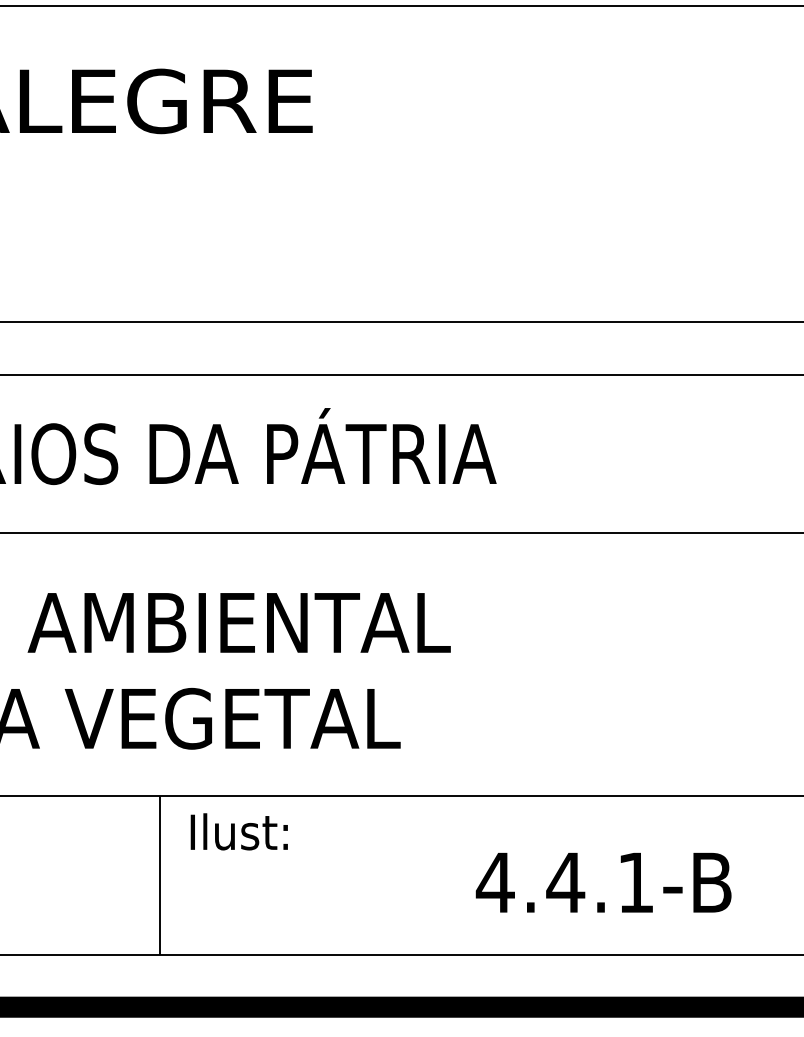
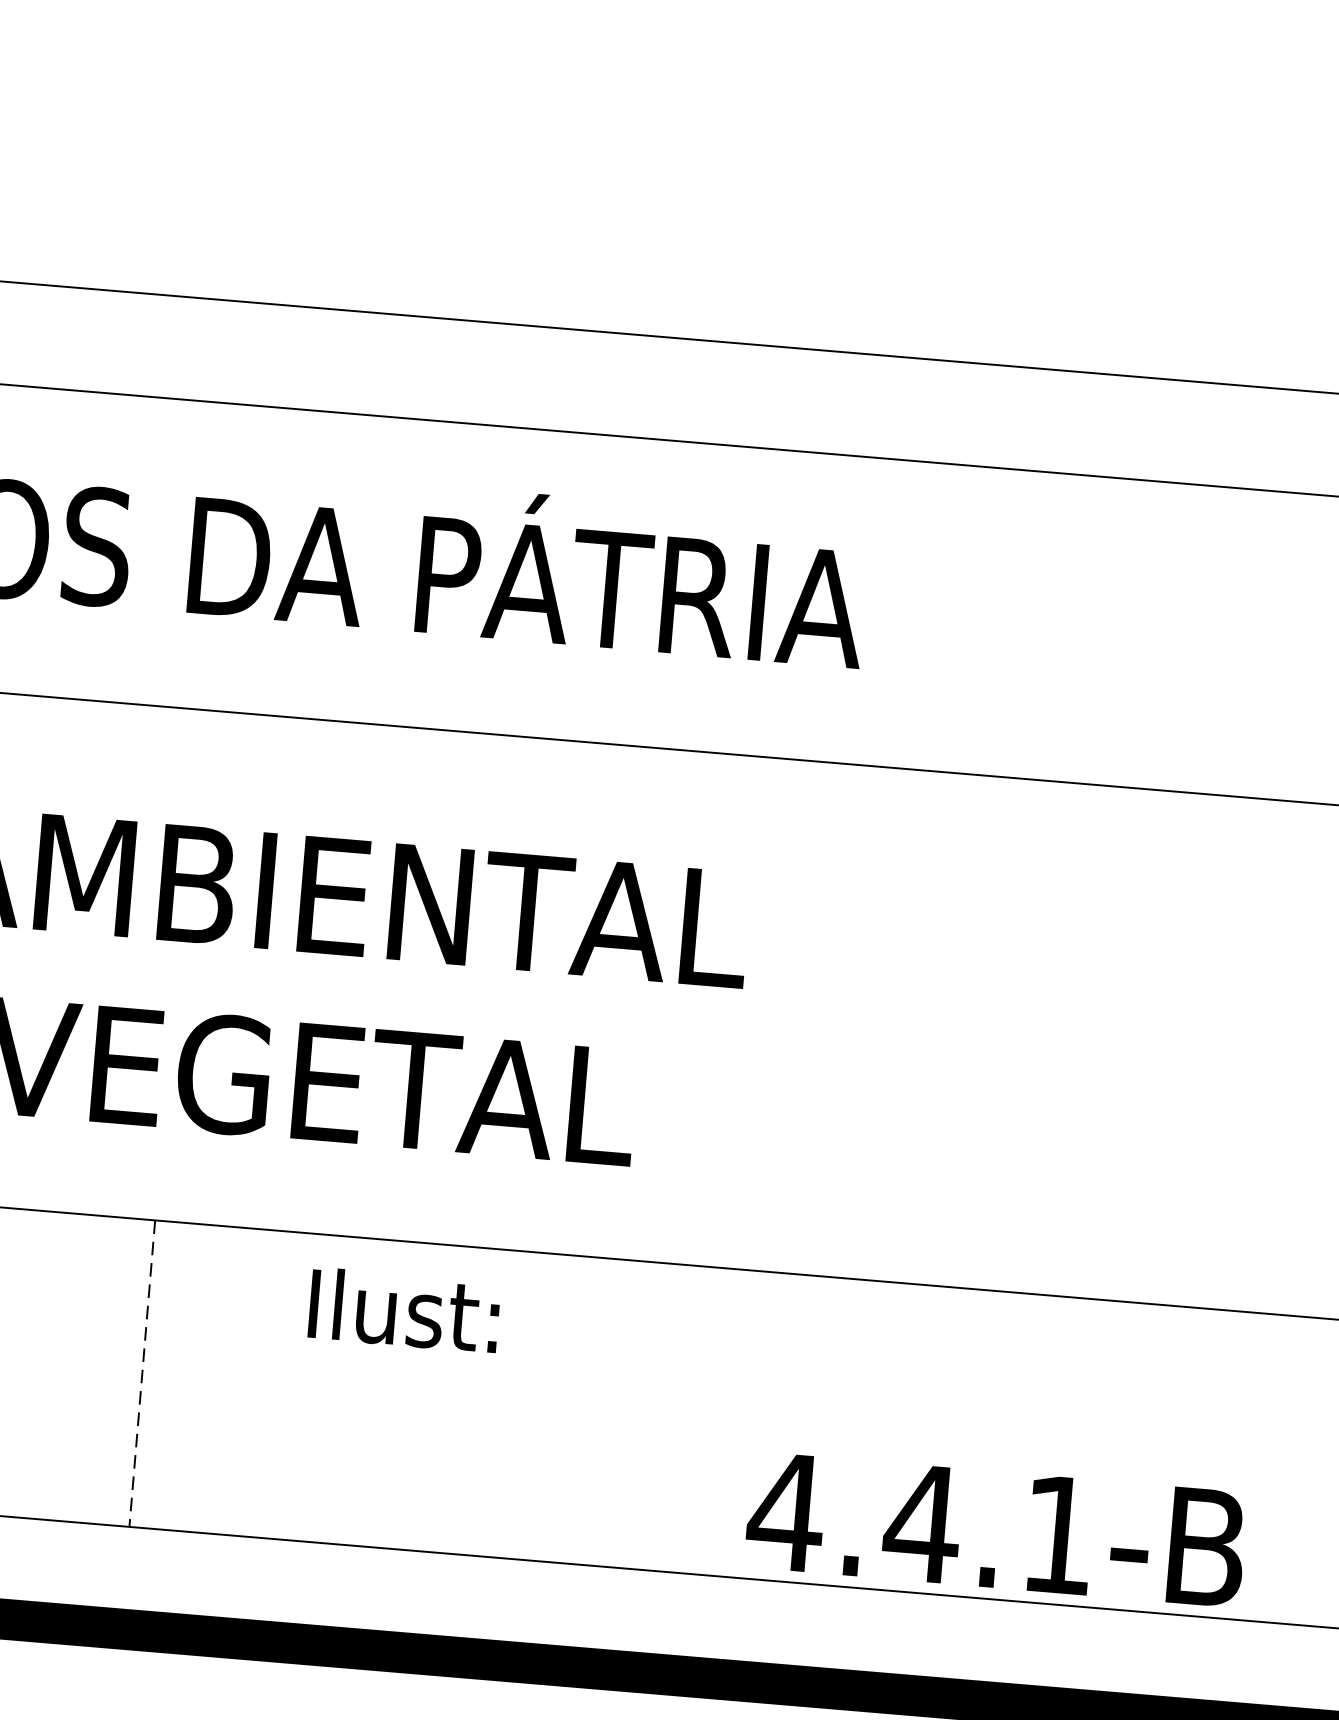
text: (238, 831) -> (402, 1309), moved
line: (159, 875) -> (141, 1373), solid -> dashed
text: (603, 882) -> (995, 1529), moved

